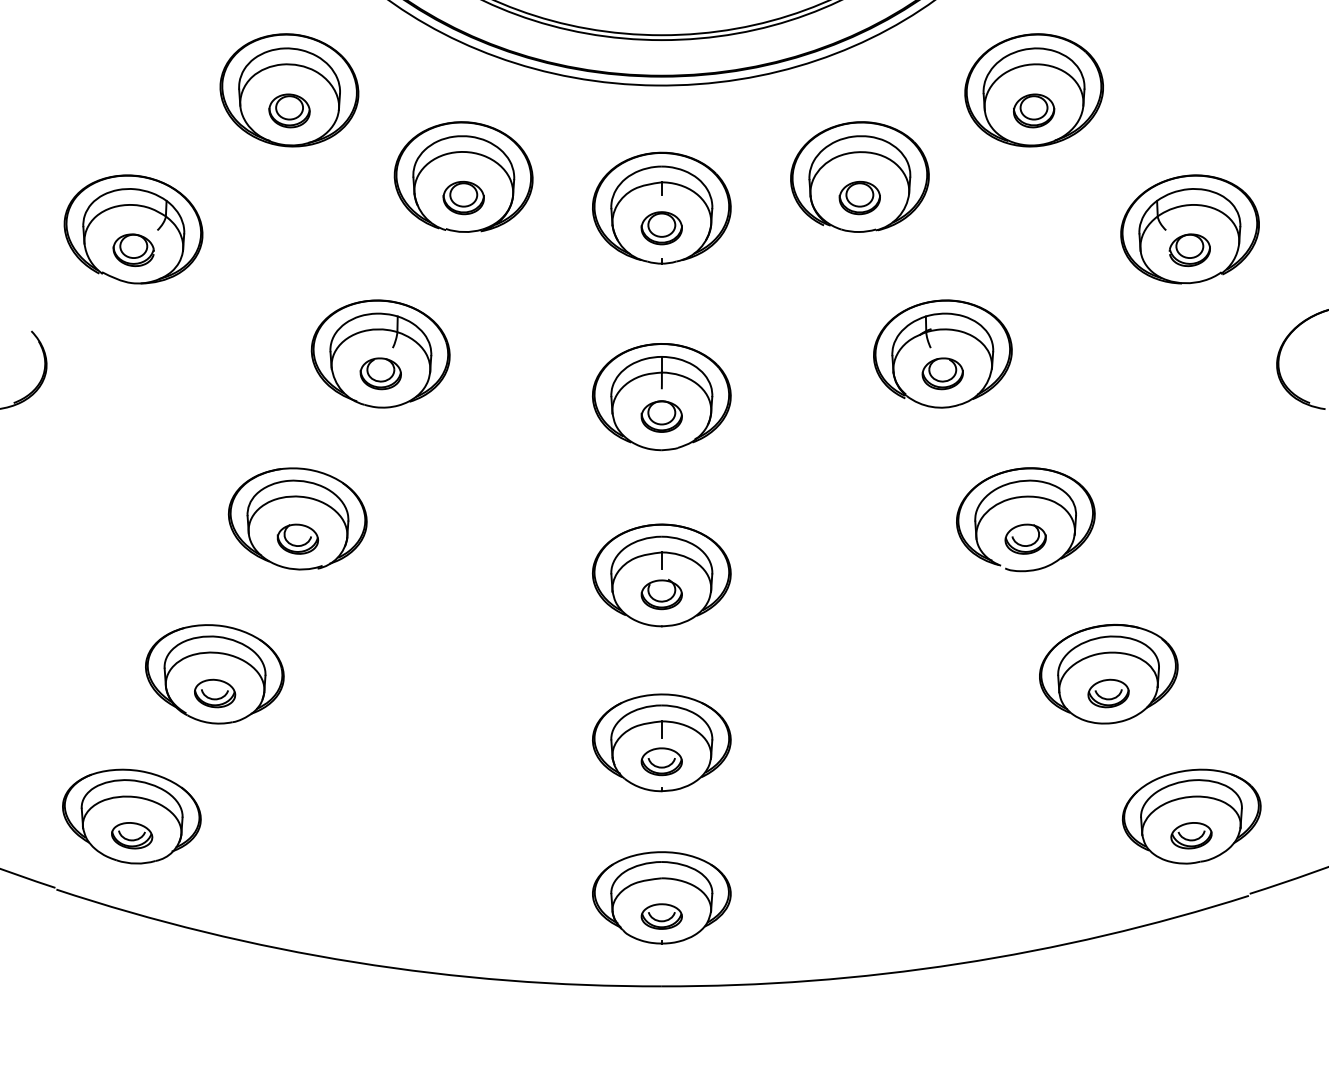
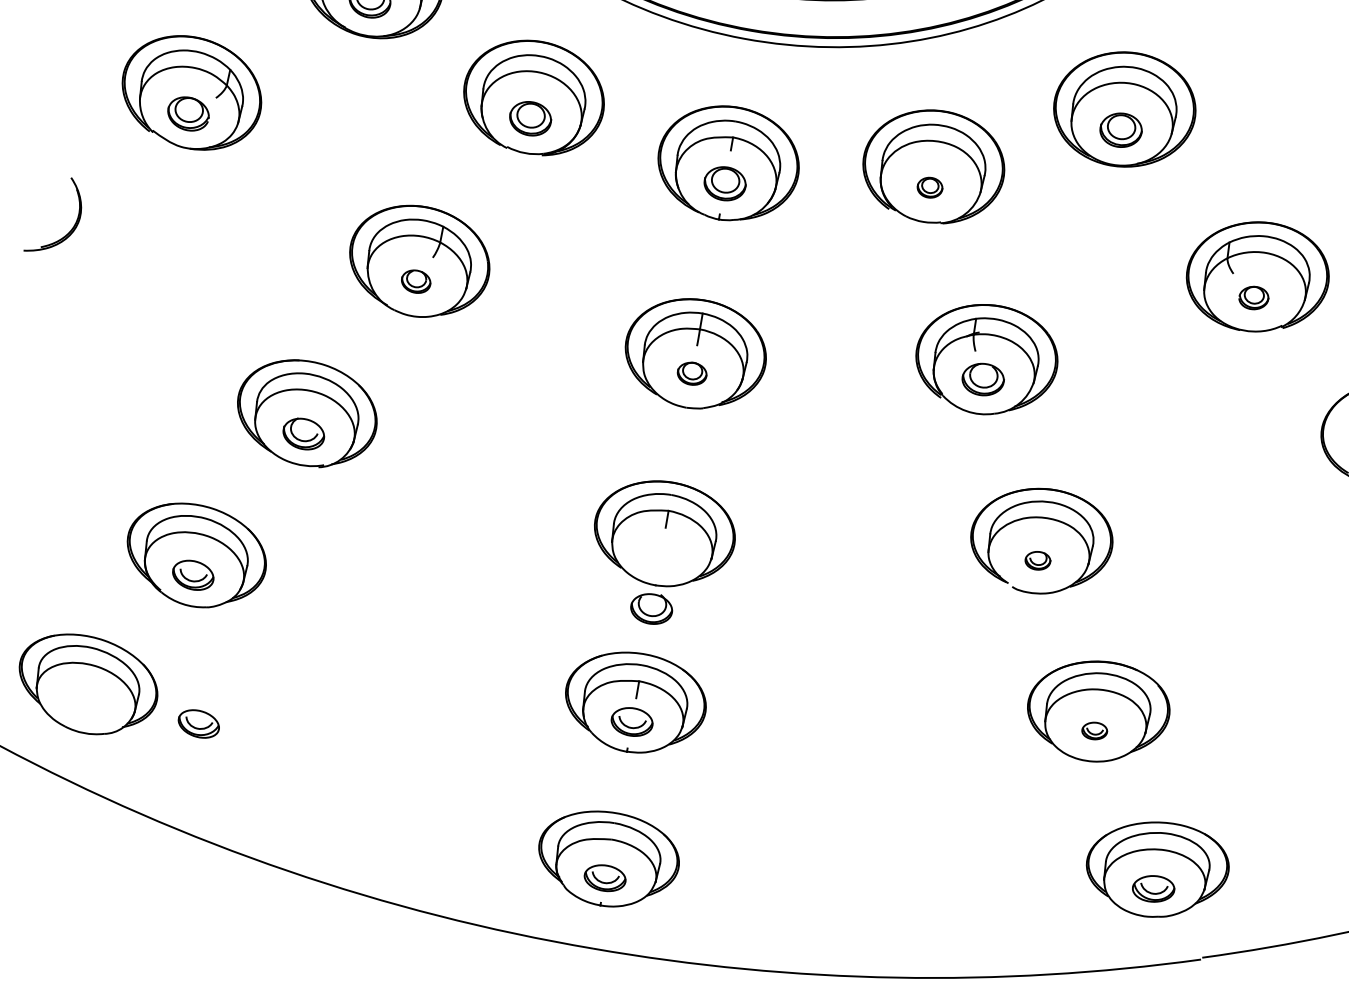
part: (859, 197) -> (929, 187), size x0.6
part: (1189, 250) -> (1253, 298), size x0.7
part: (380, 373) -> (415, 281), size x0.7
part: (661, 416) -> (691, 373), size x0.7
part: (1025, 538) -> (1037, 560), size x0.6
part: (661, 594) -> (651, 608), moved
part: (1108, 693) -> (1094, 730), size x0.6
part: (132, 835) -> (199, 723), moved

